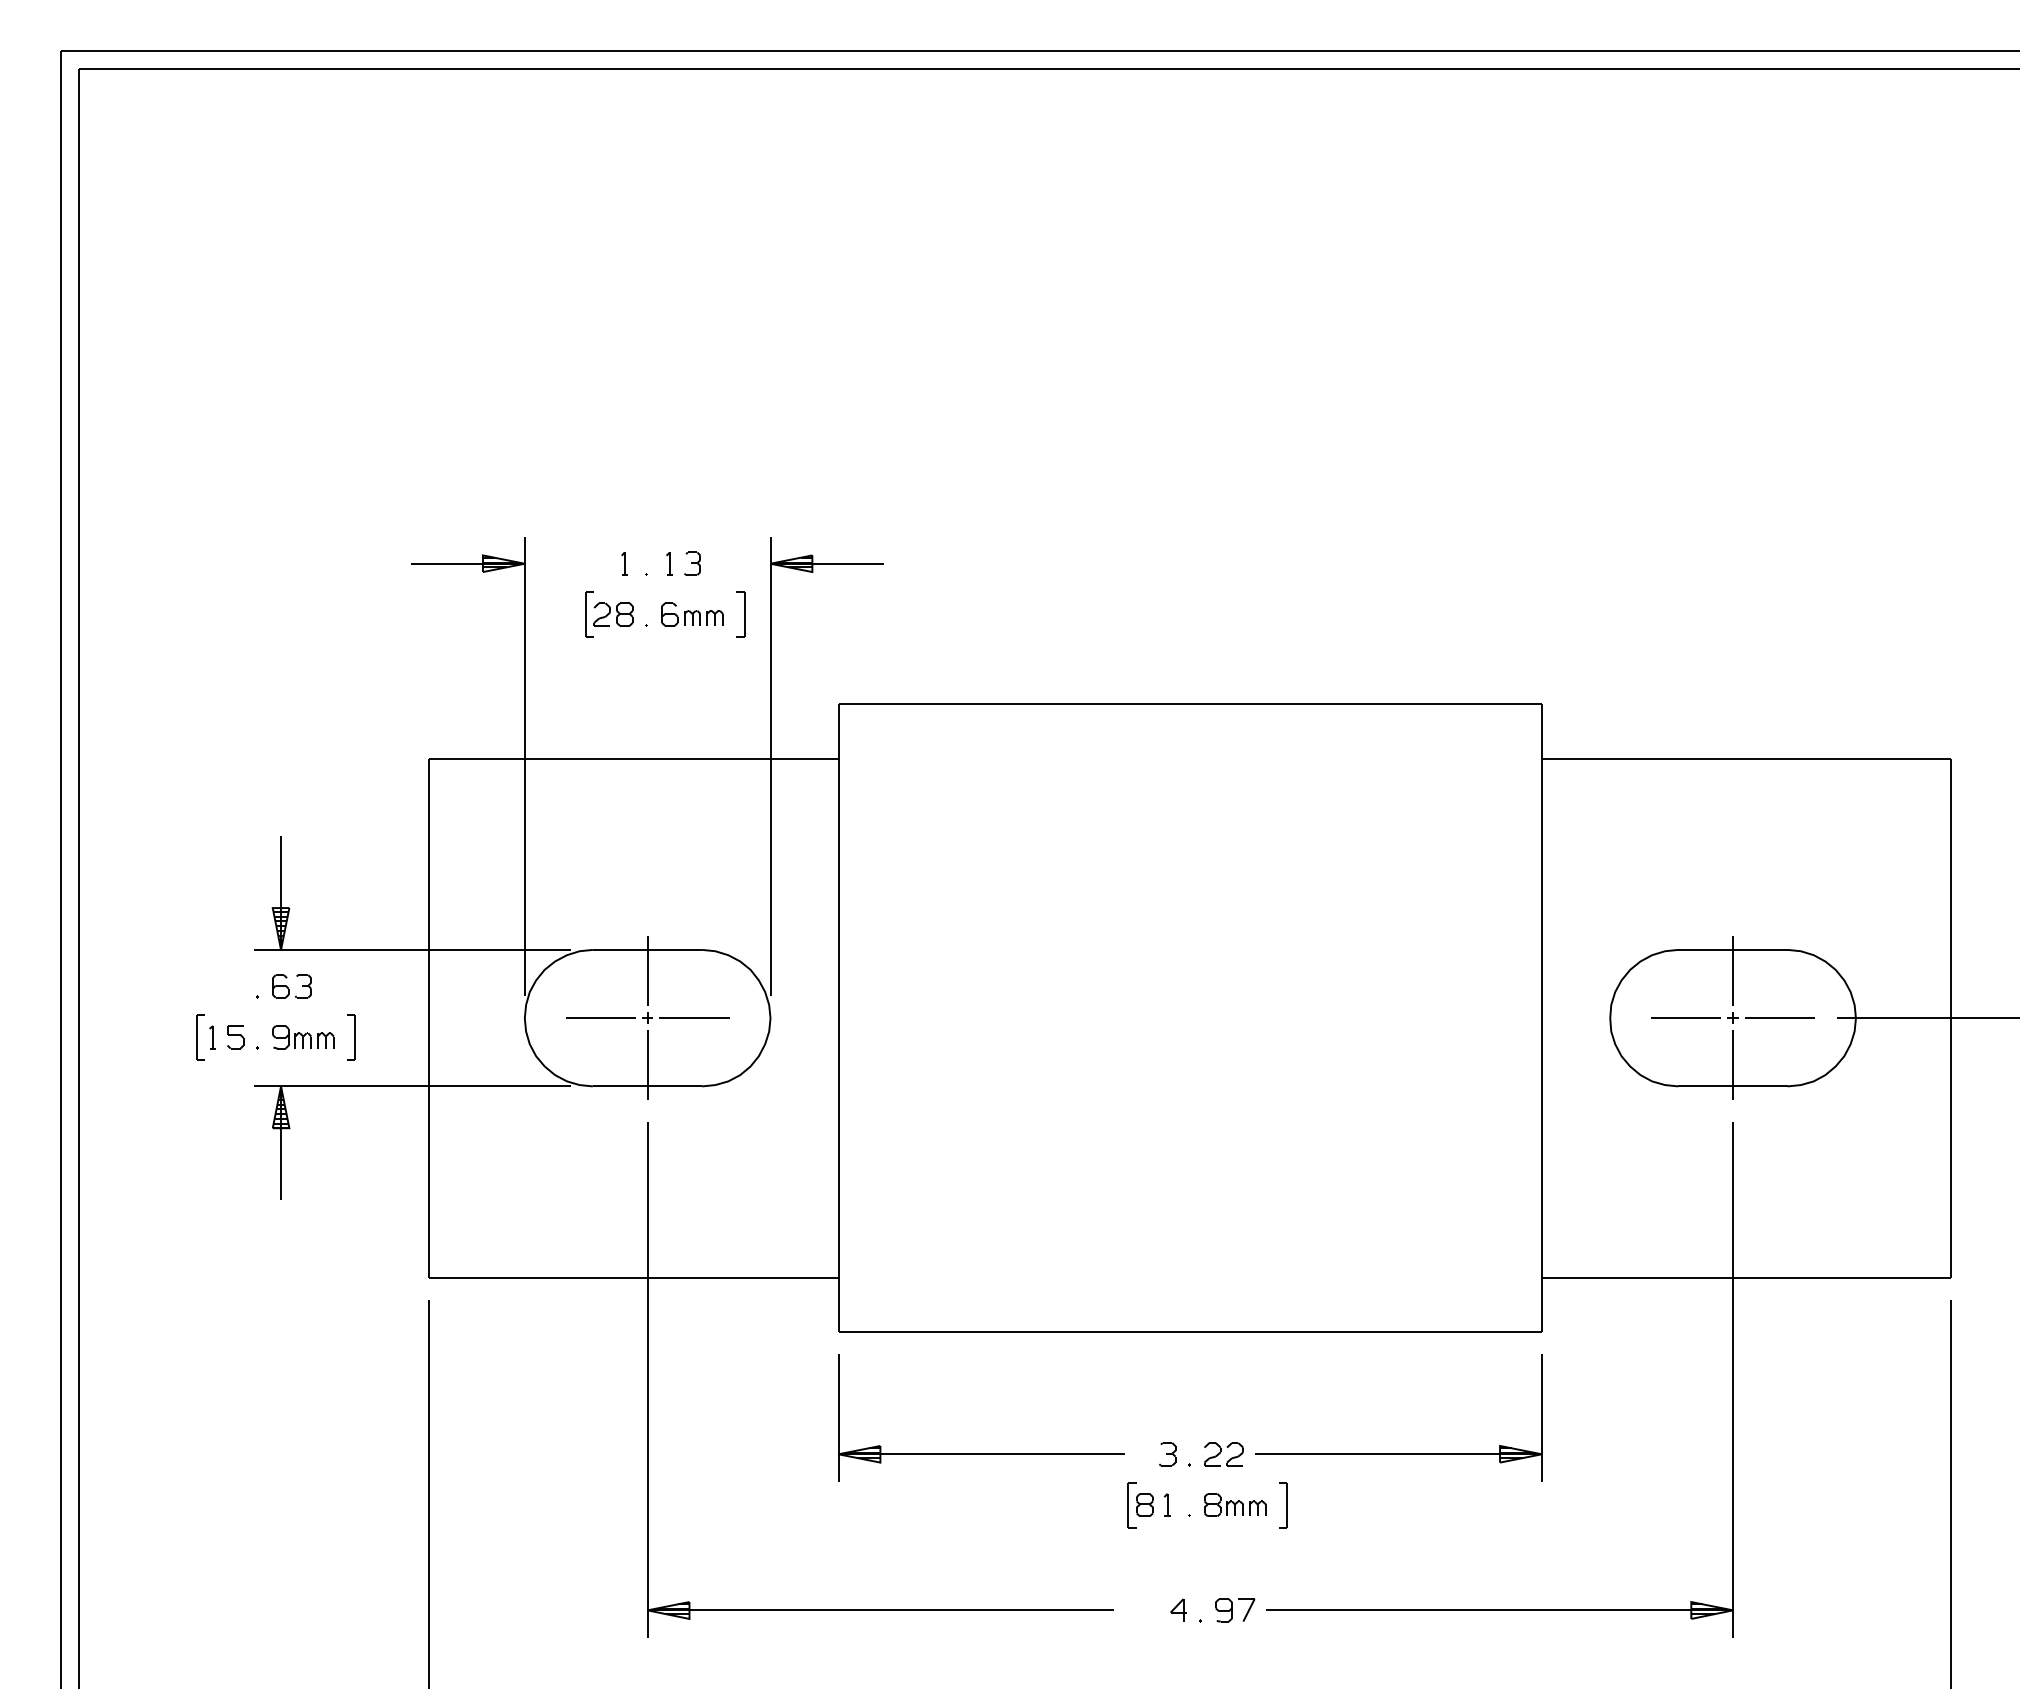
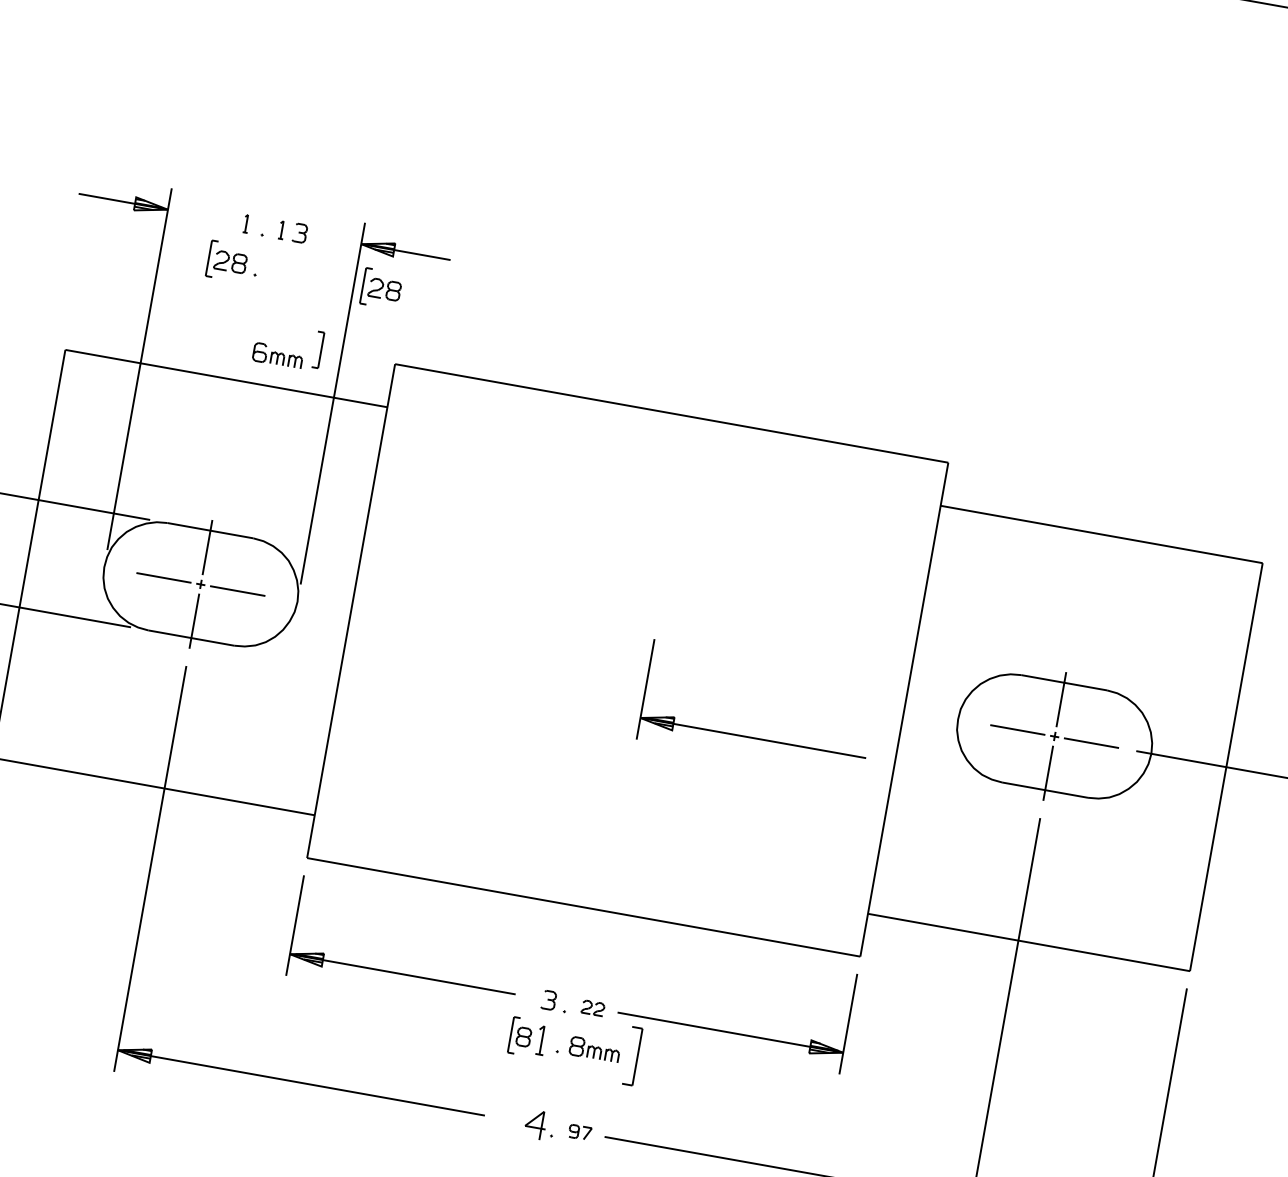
part: (692, 614) -> (278, 355), moved
part: (740, 614) -> (318, 349), moved
part: (805, 614) -> (381, 288), added
part: (1361, 1085) -> (753, 737), added
part: (1223, 1454) -> (592, 1008), size x0.7
part: (1166, 1504) -> (540, 1039), size x1.6
part: (1283, 1505) -> (632, 1056), size x1.6
part: (1178, 1609) -> (535, 1123), size x1.6
part: (1235, 1610) -> (580, 1132), size x0.7

